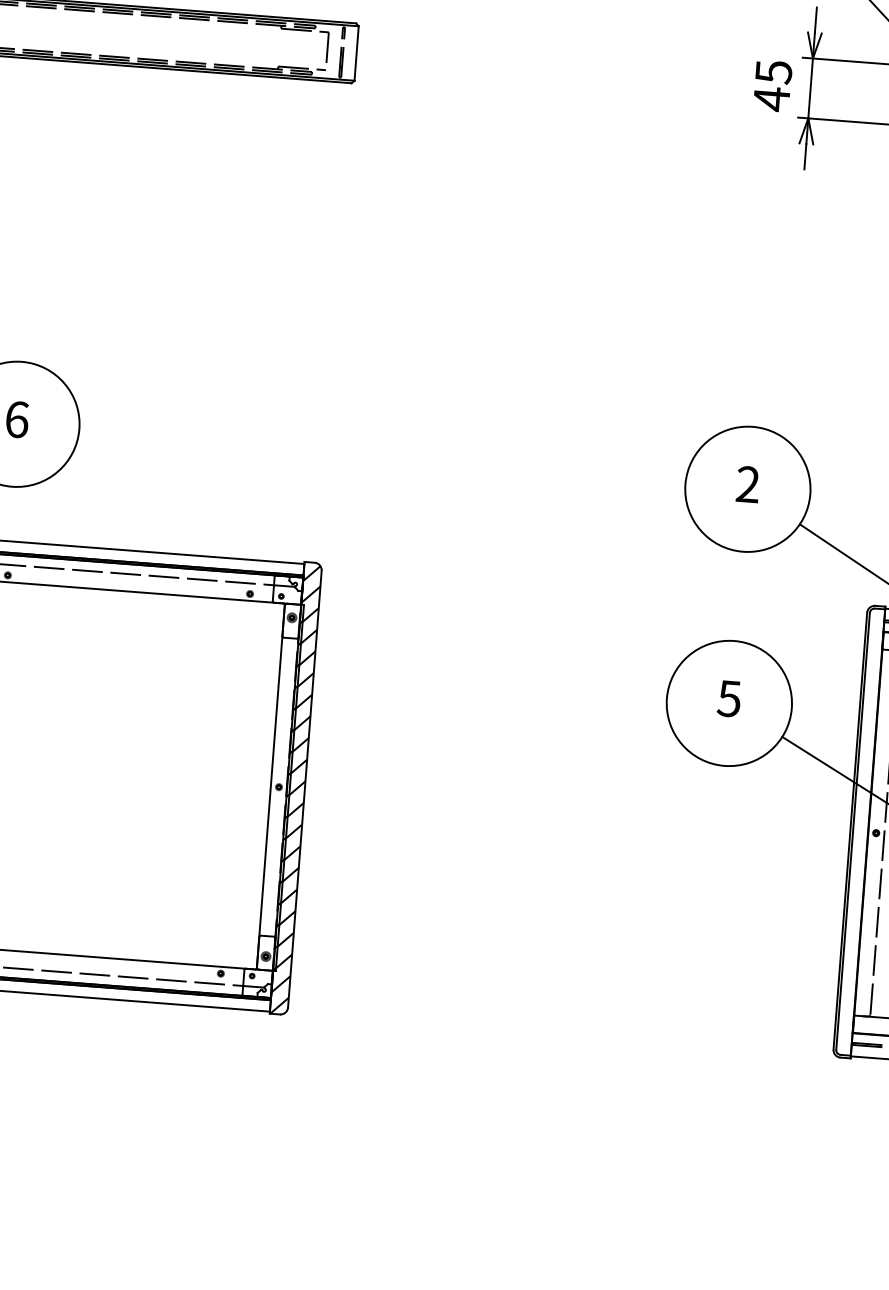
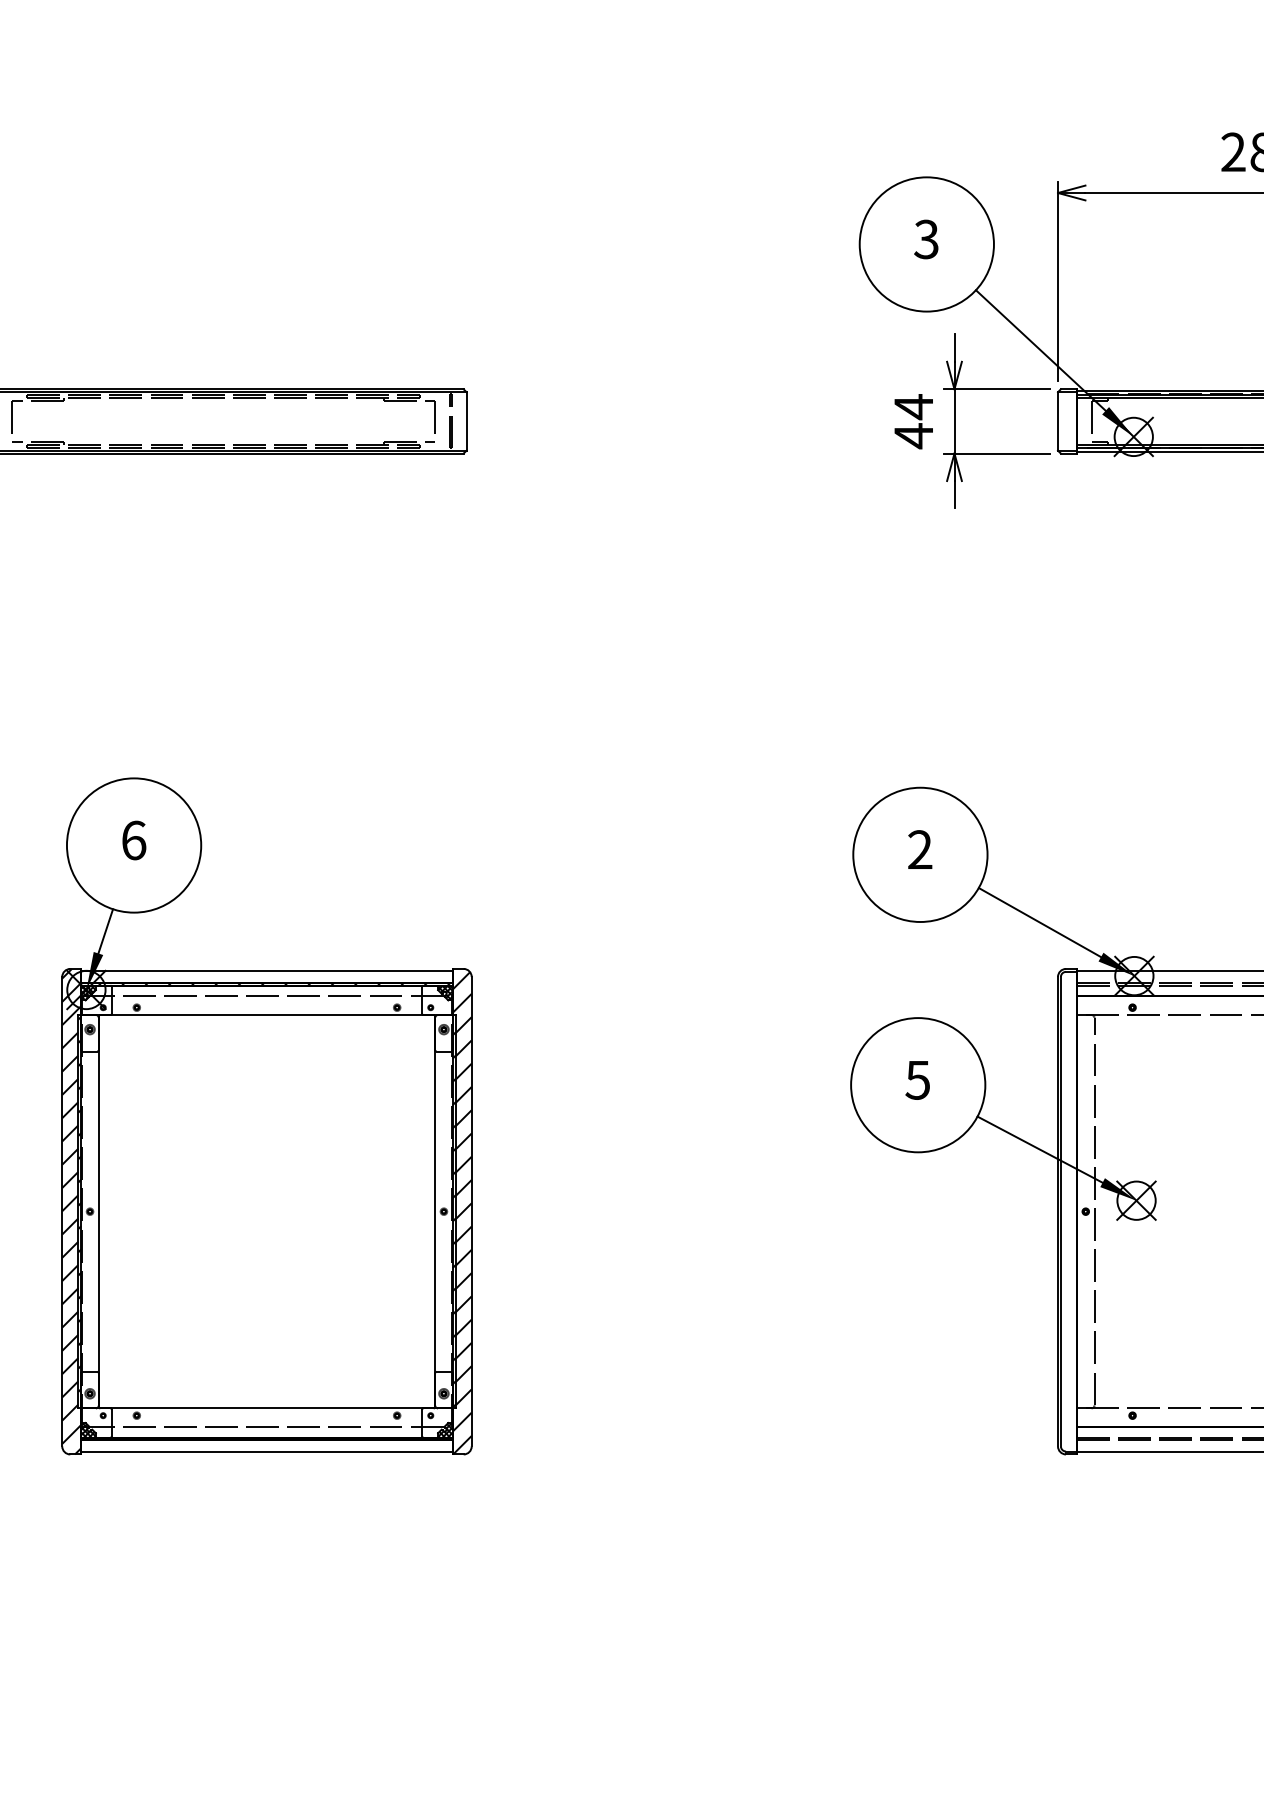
text: (773, 72) -> (913, 407), 45 -> 44
hatch: (296, 583) -> (445, 992), added
hatch: (264, 990) -> (445, 1430), added

